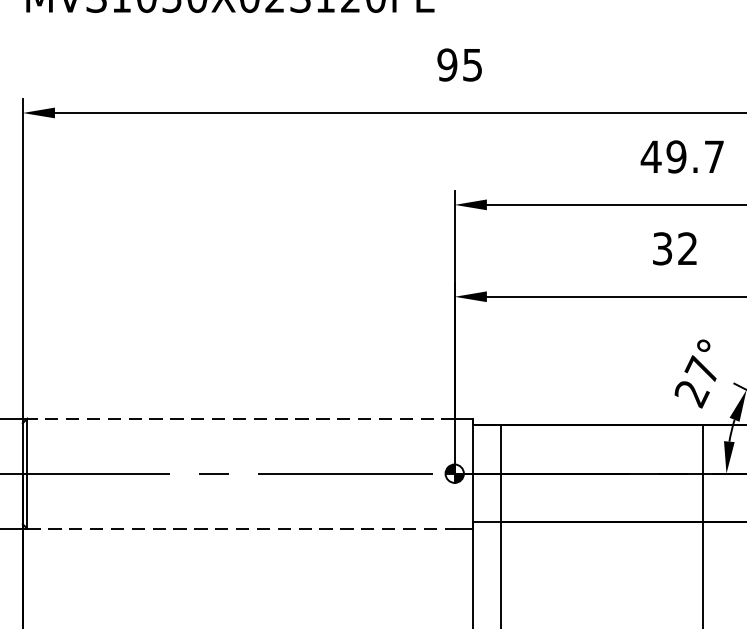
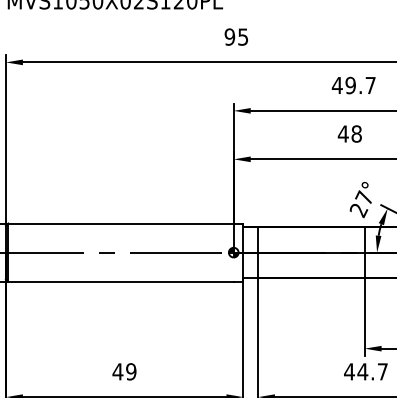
text: (674, 247) -> (349, 133), 32 -> 48
line: (241, 418) -> (121, 223), dashed -> solid
line: (241, 528) -> (121, 281), dashed -> solid

